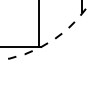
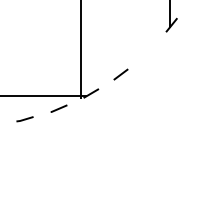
line: (71, 24) -> (147, 50), removed

